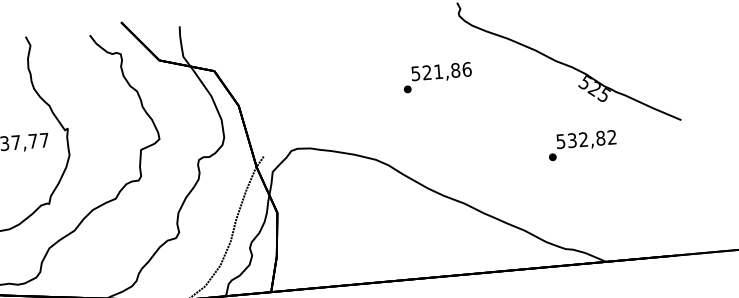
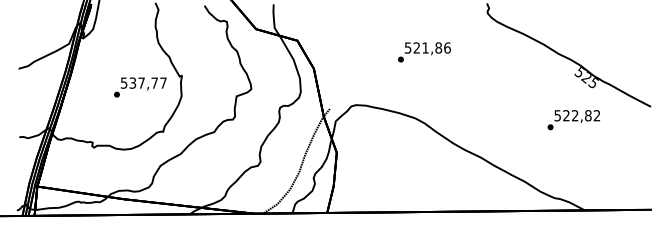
text: (437, 77) -> (424, 52), moved
text: (572, 140) -> (566, 115), 532,82 -> 522,82

